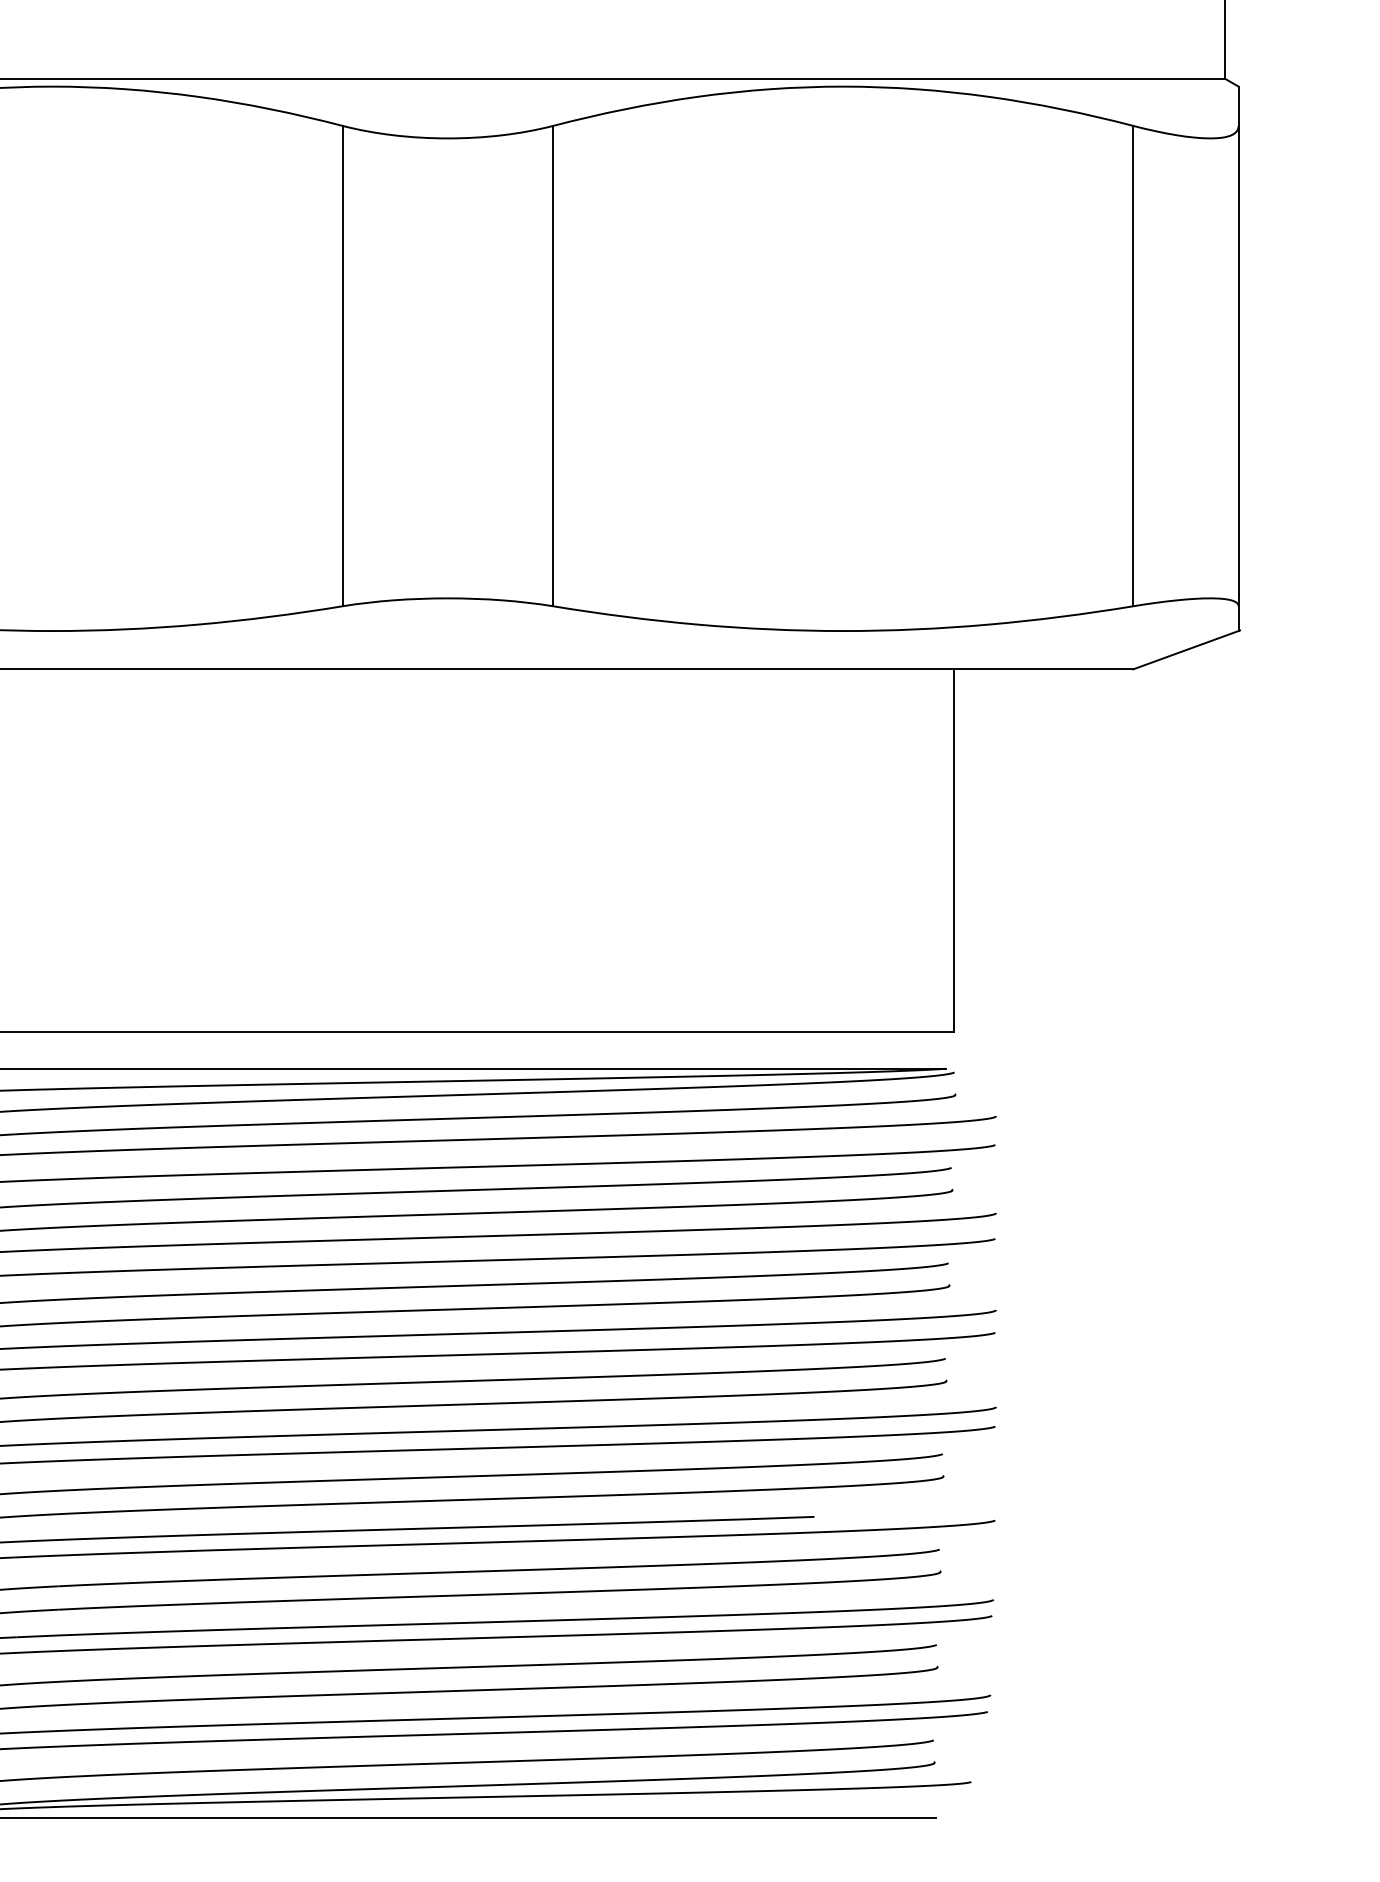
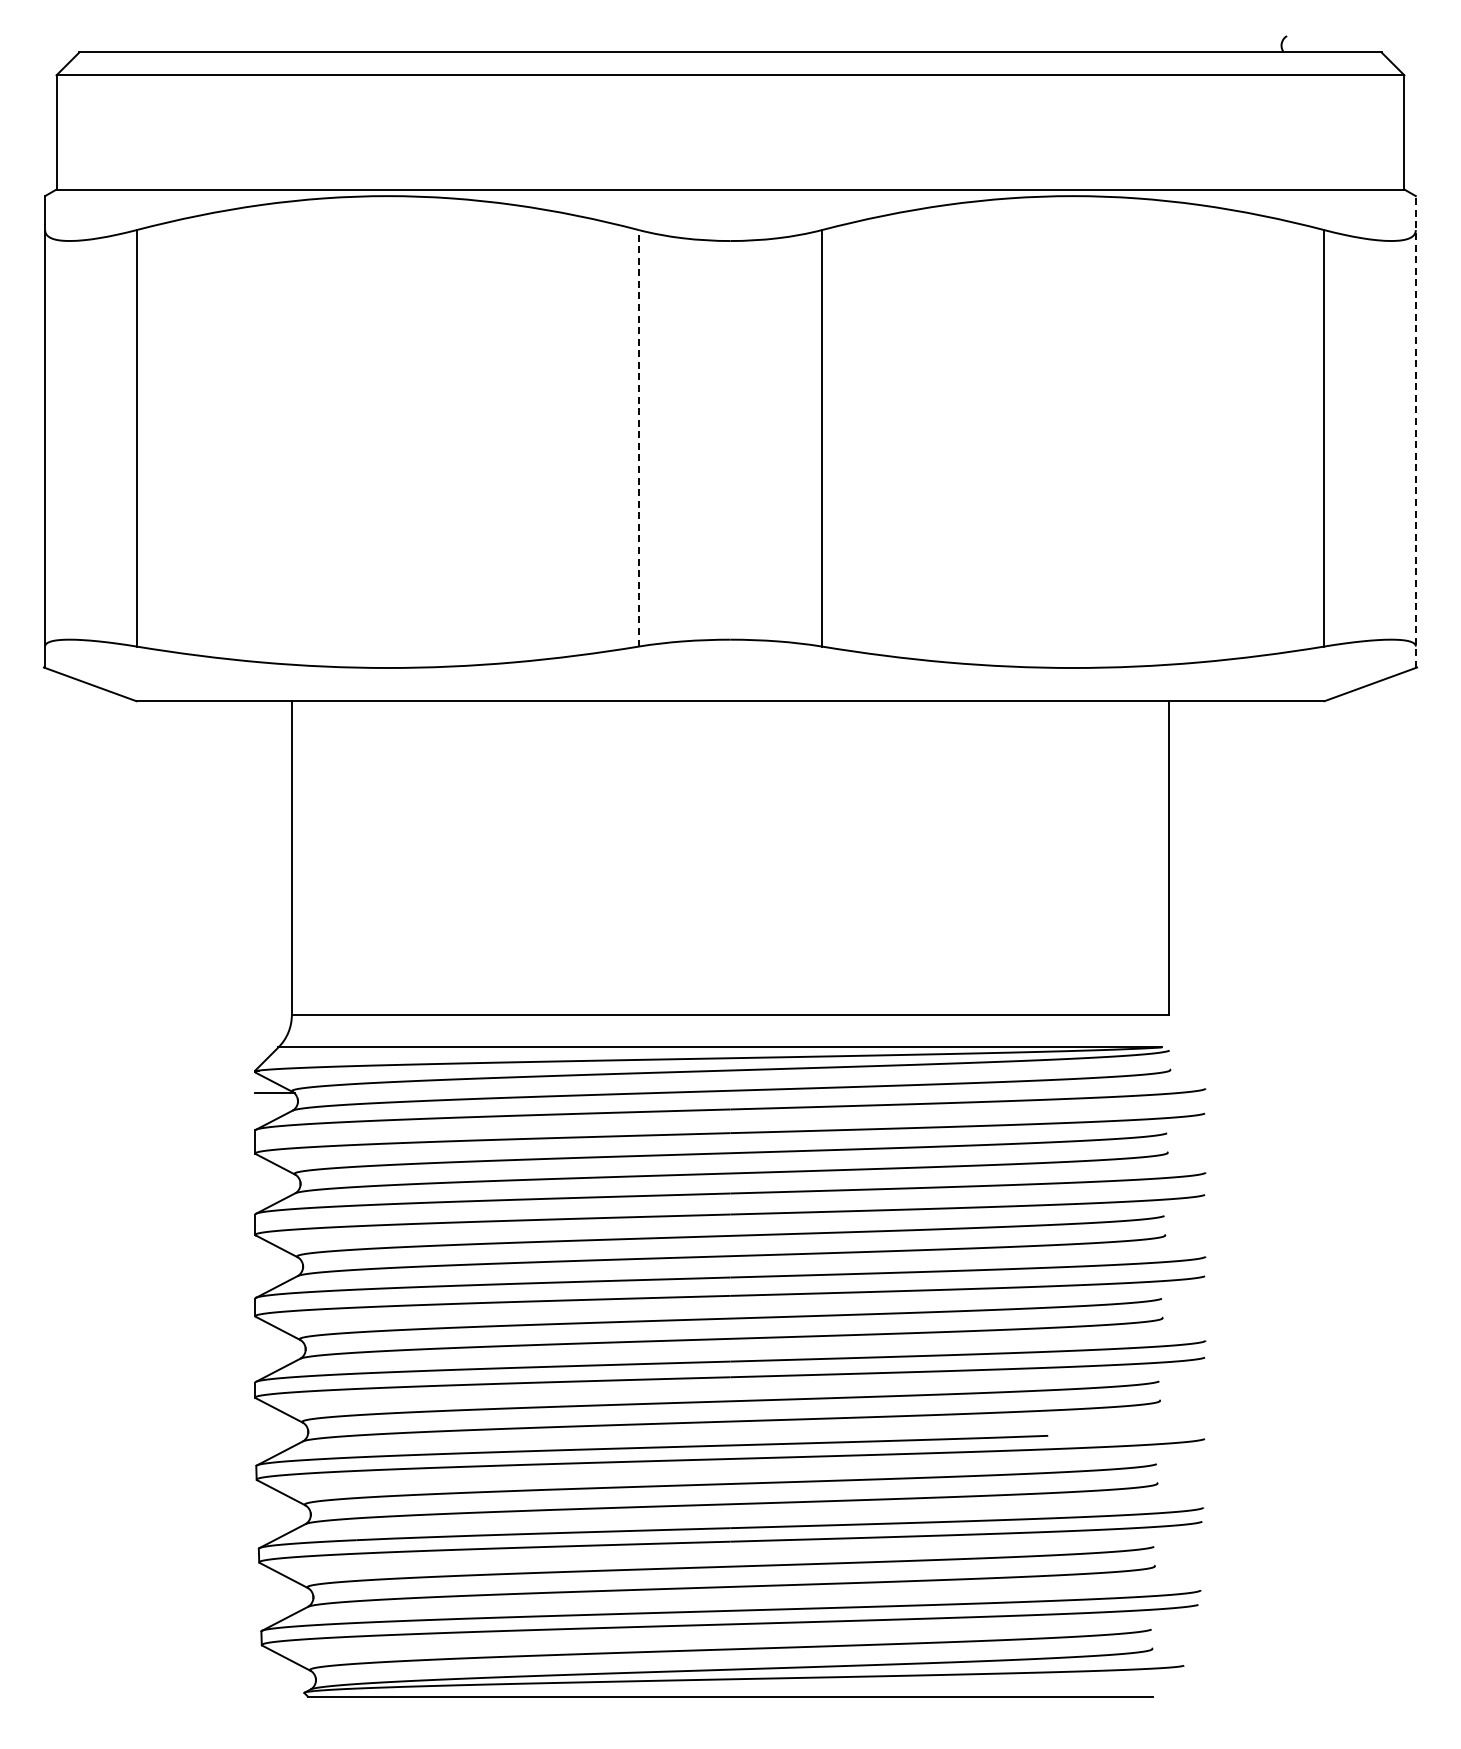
line: (1238, 359) -> (1415, 432), solid -> dashed
line: (342, 365) -> (639, 437), solid -> dashed

